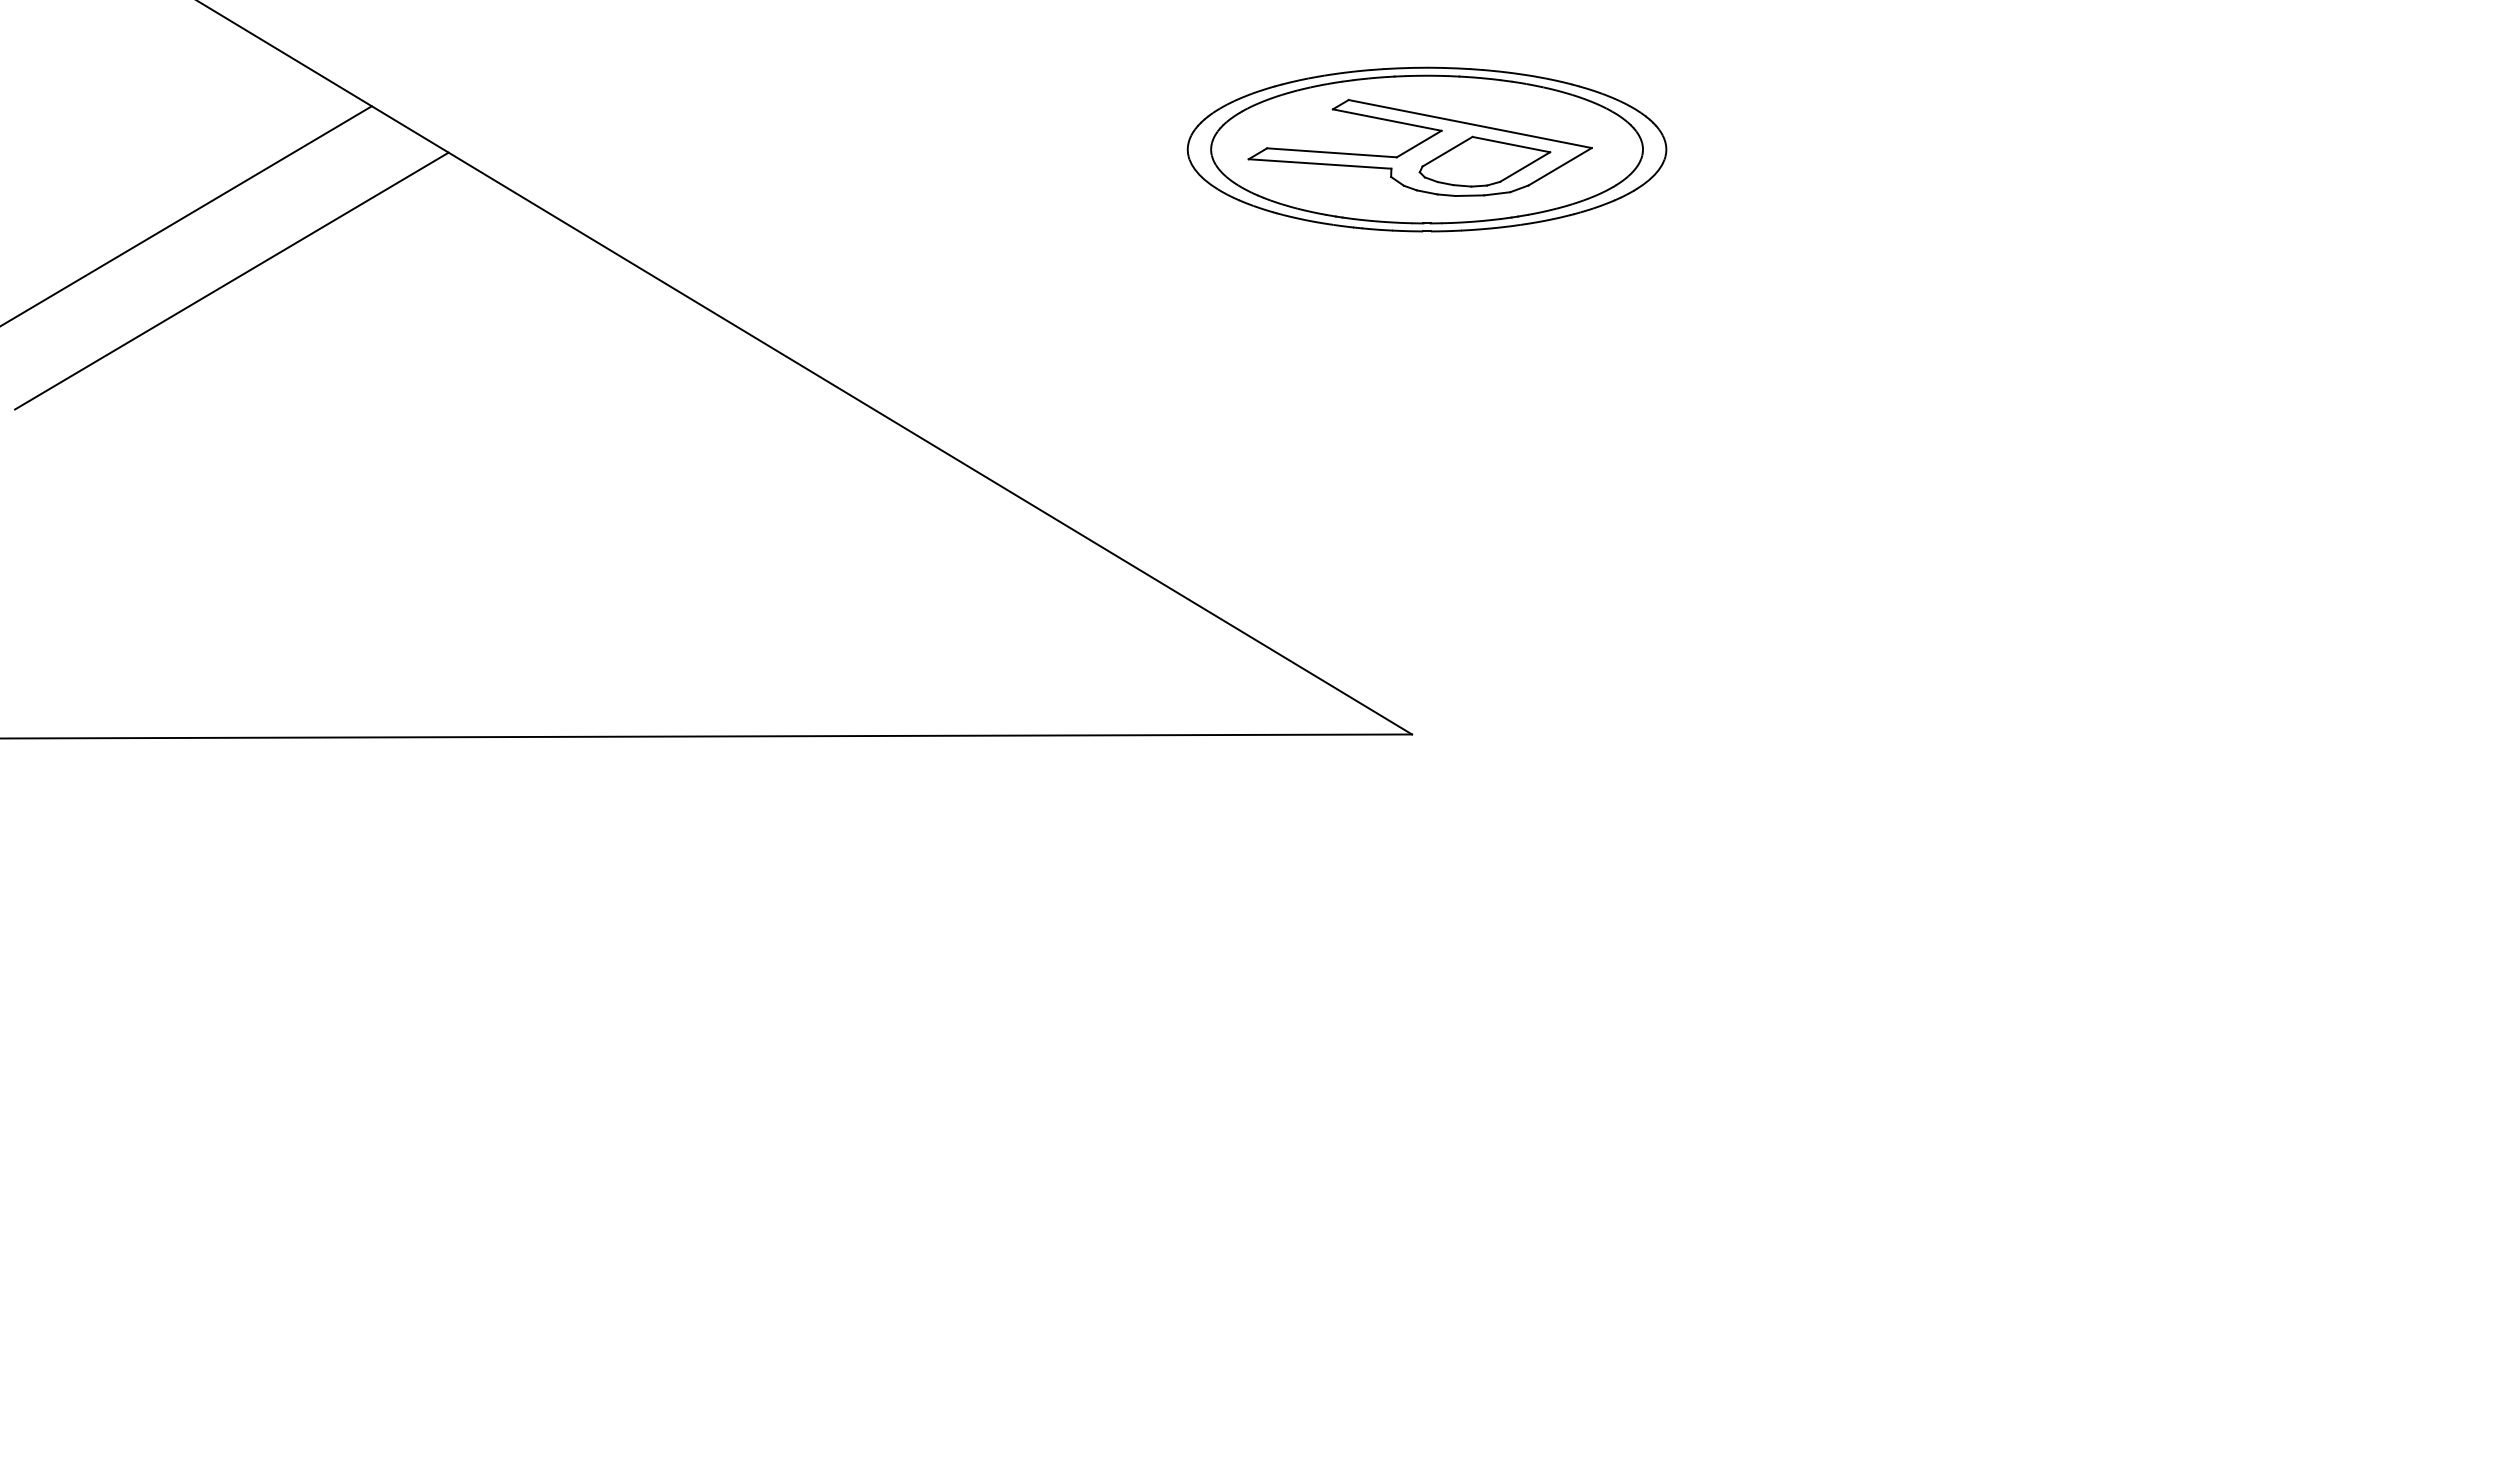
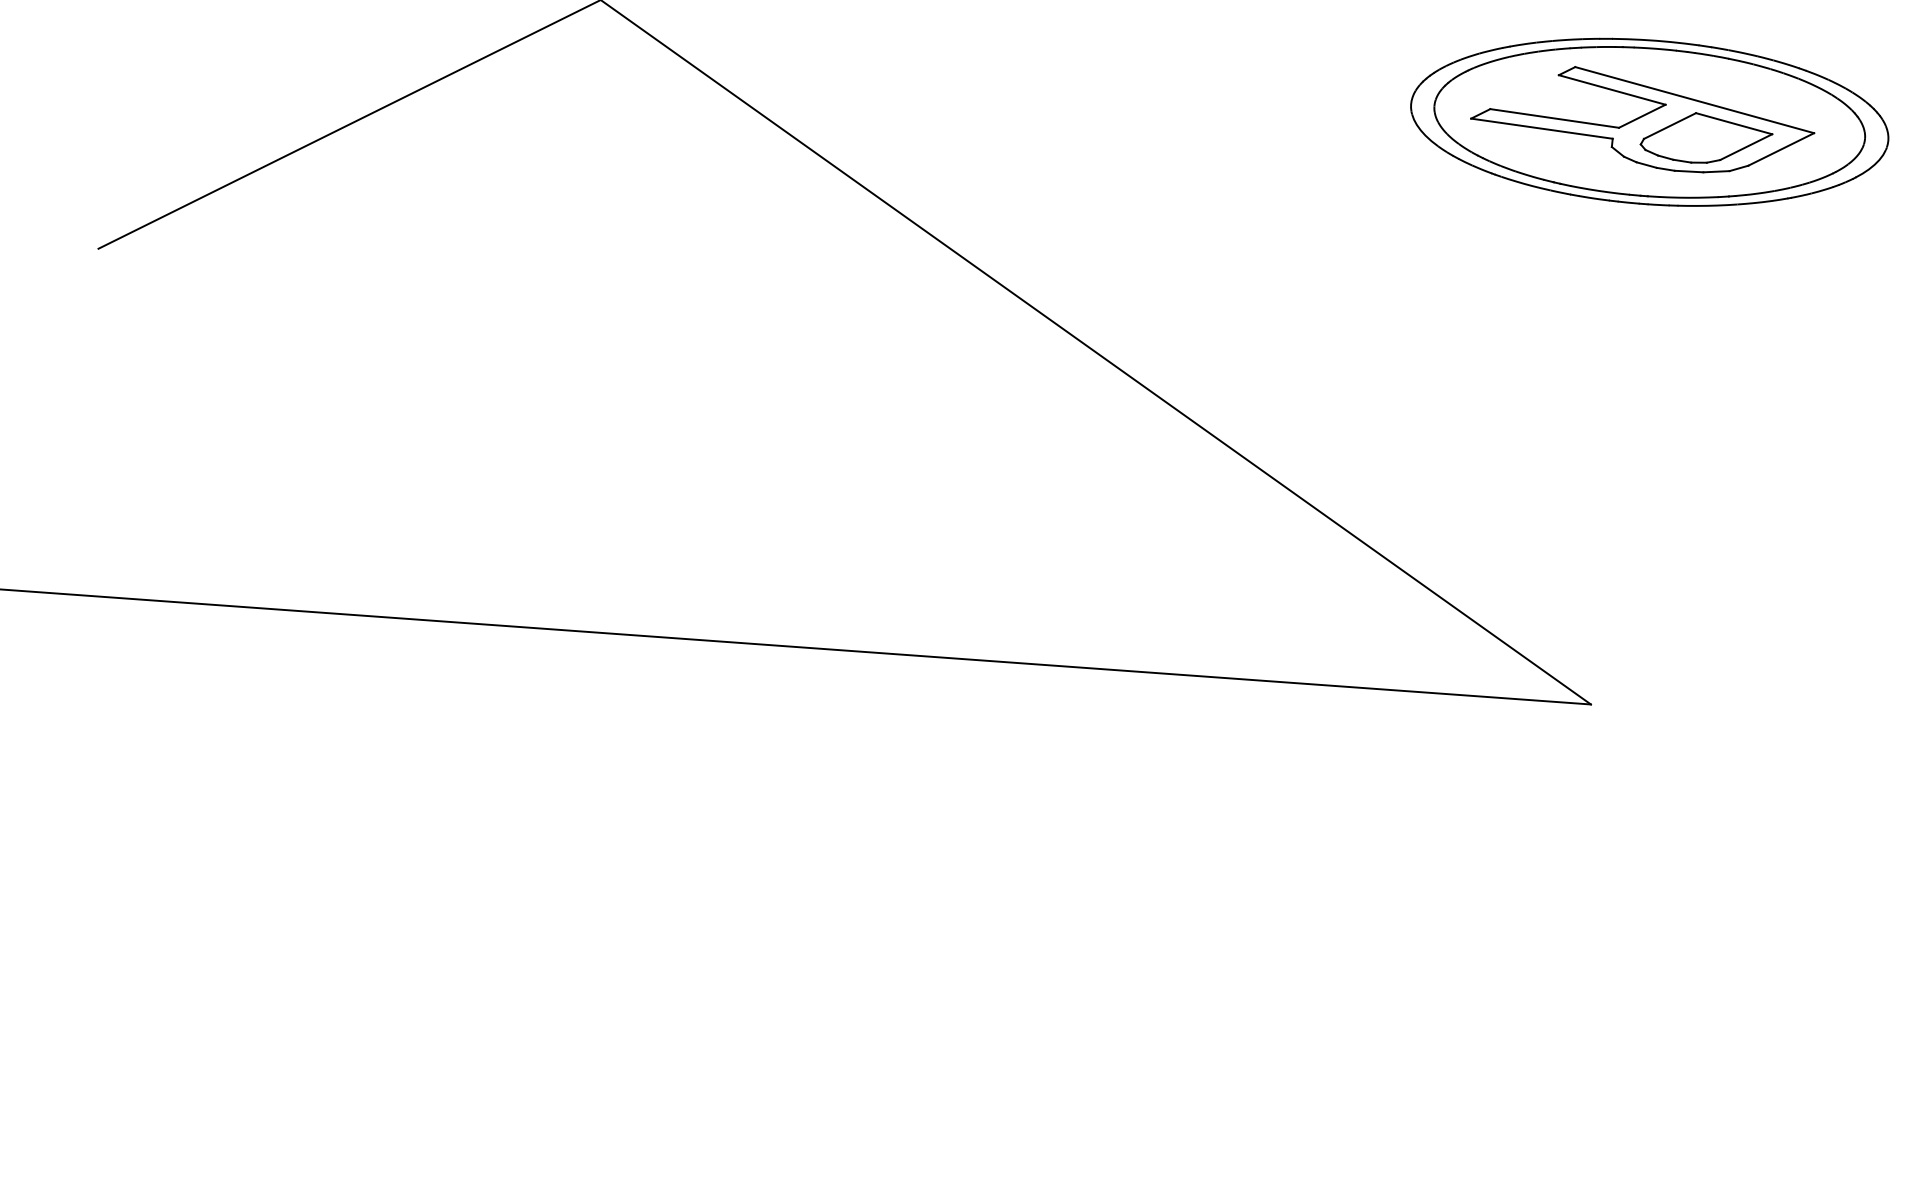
line: (231, 280) -> (447, 163), removed

